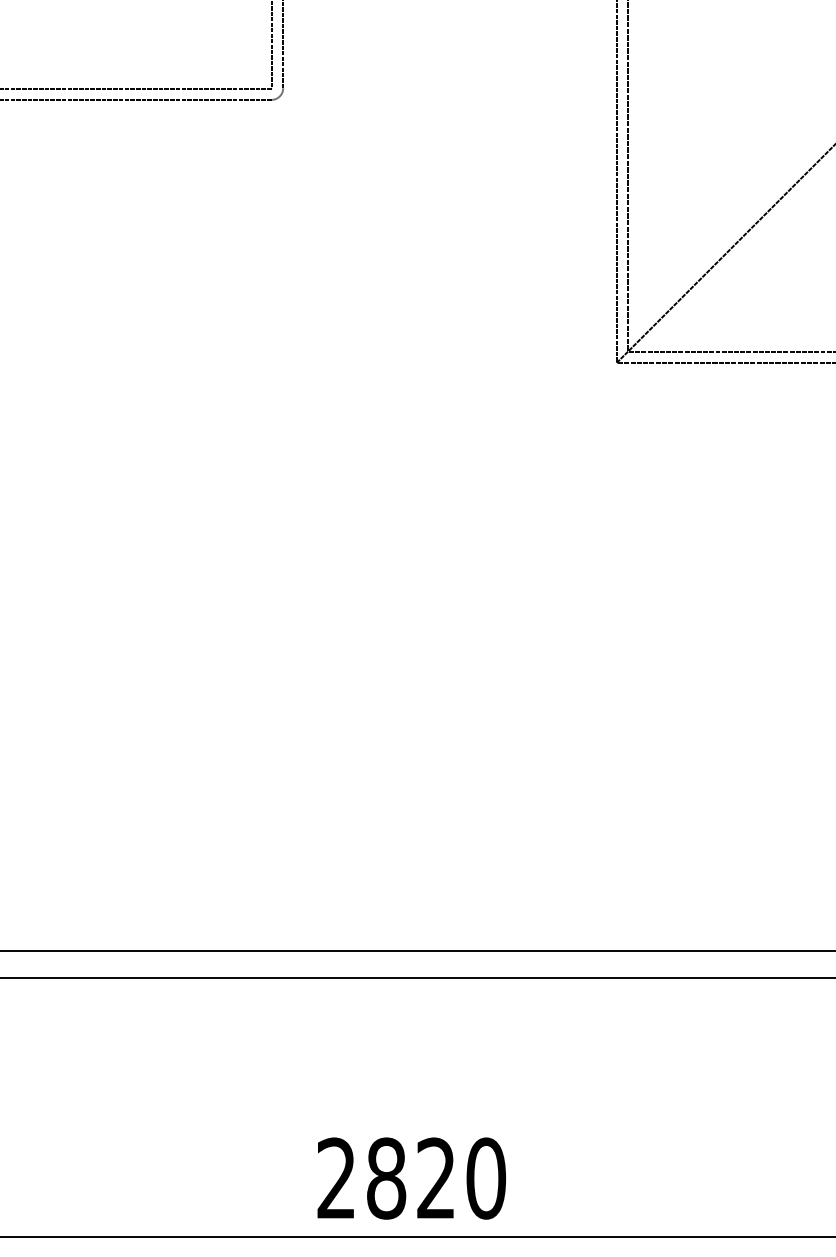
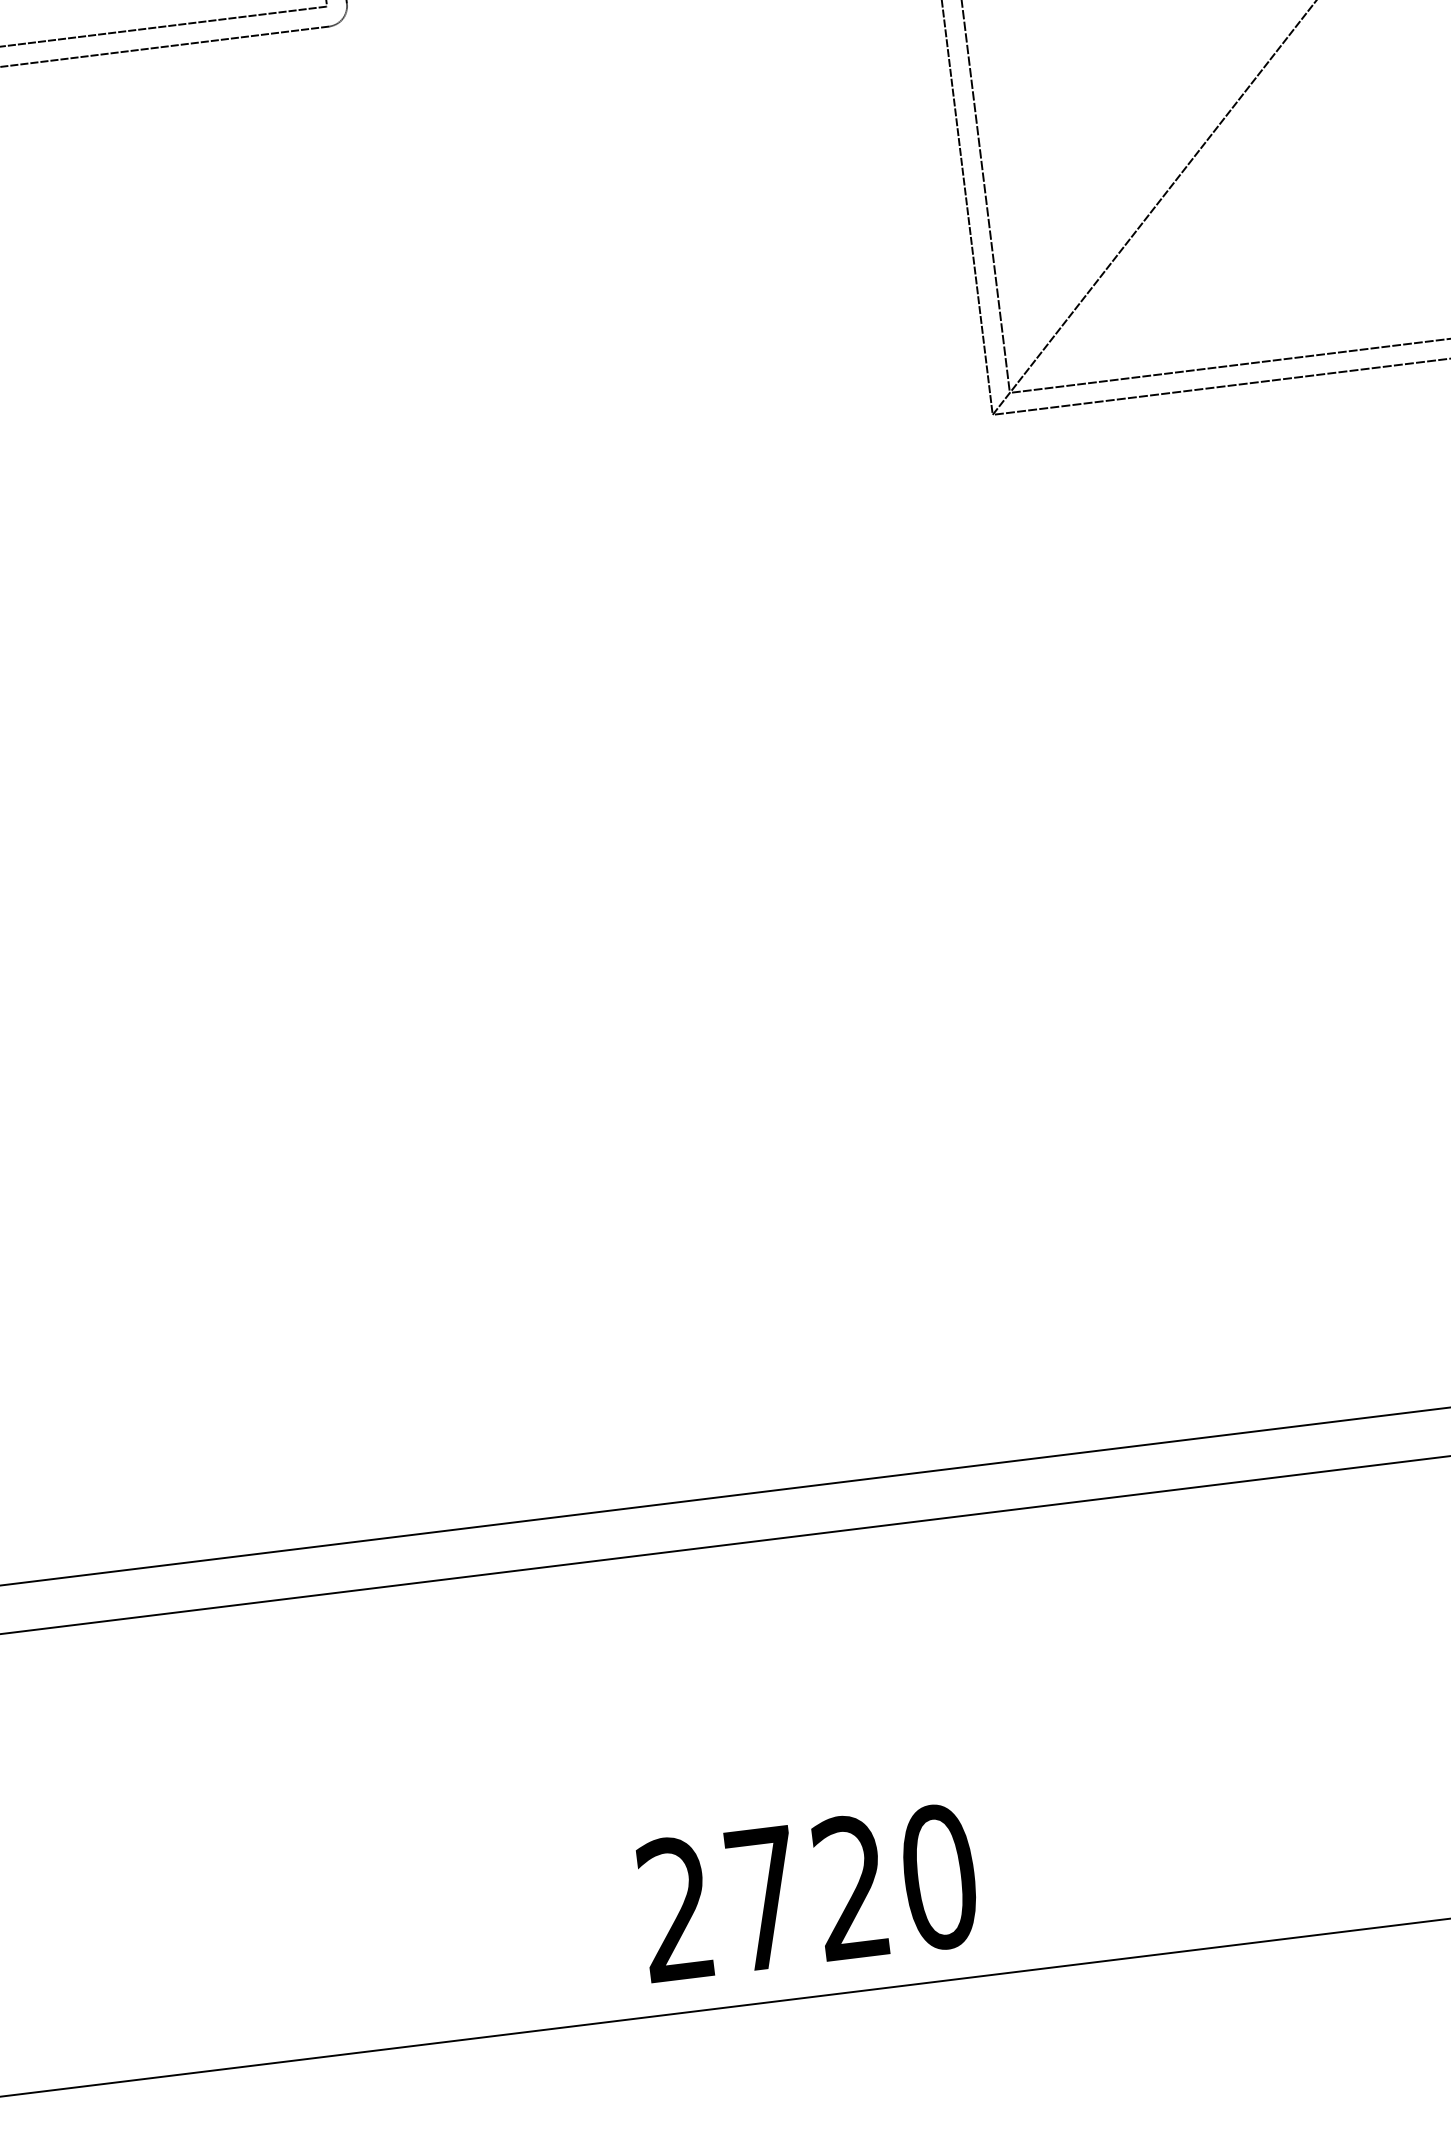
text: (386, 1178) -> (764, 1898), 2820 -> 2720

